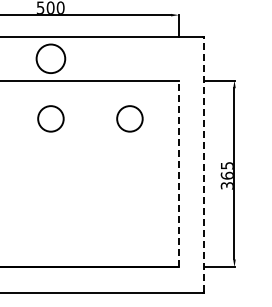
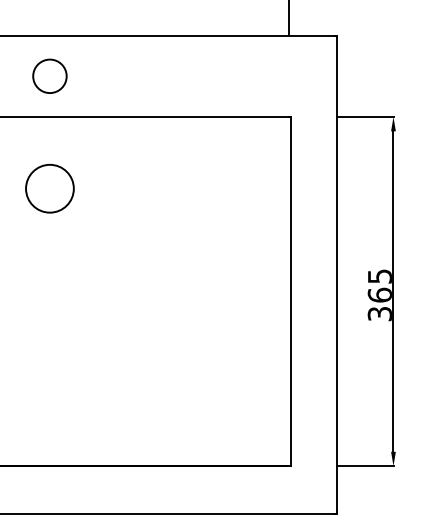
circle: (50, 58) -> (49, 75), size x0.62
circle: (129, 118) -> (196, 187), removed
line: (204, 164) -> (337, 274), dashed -> solid
line: (179, 173) -> (290, 290), dashed -> solid

